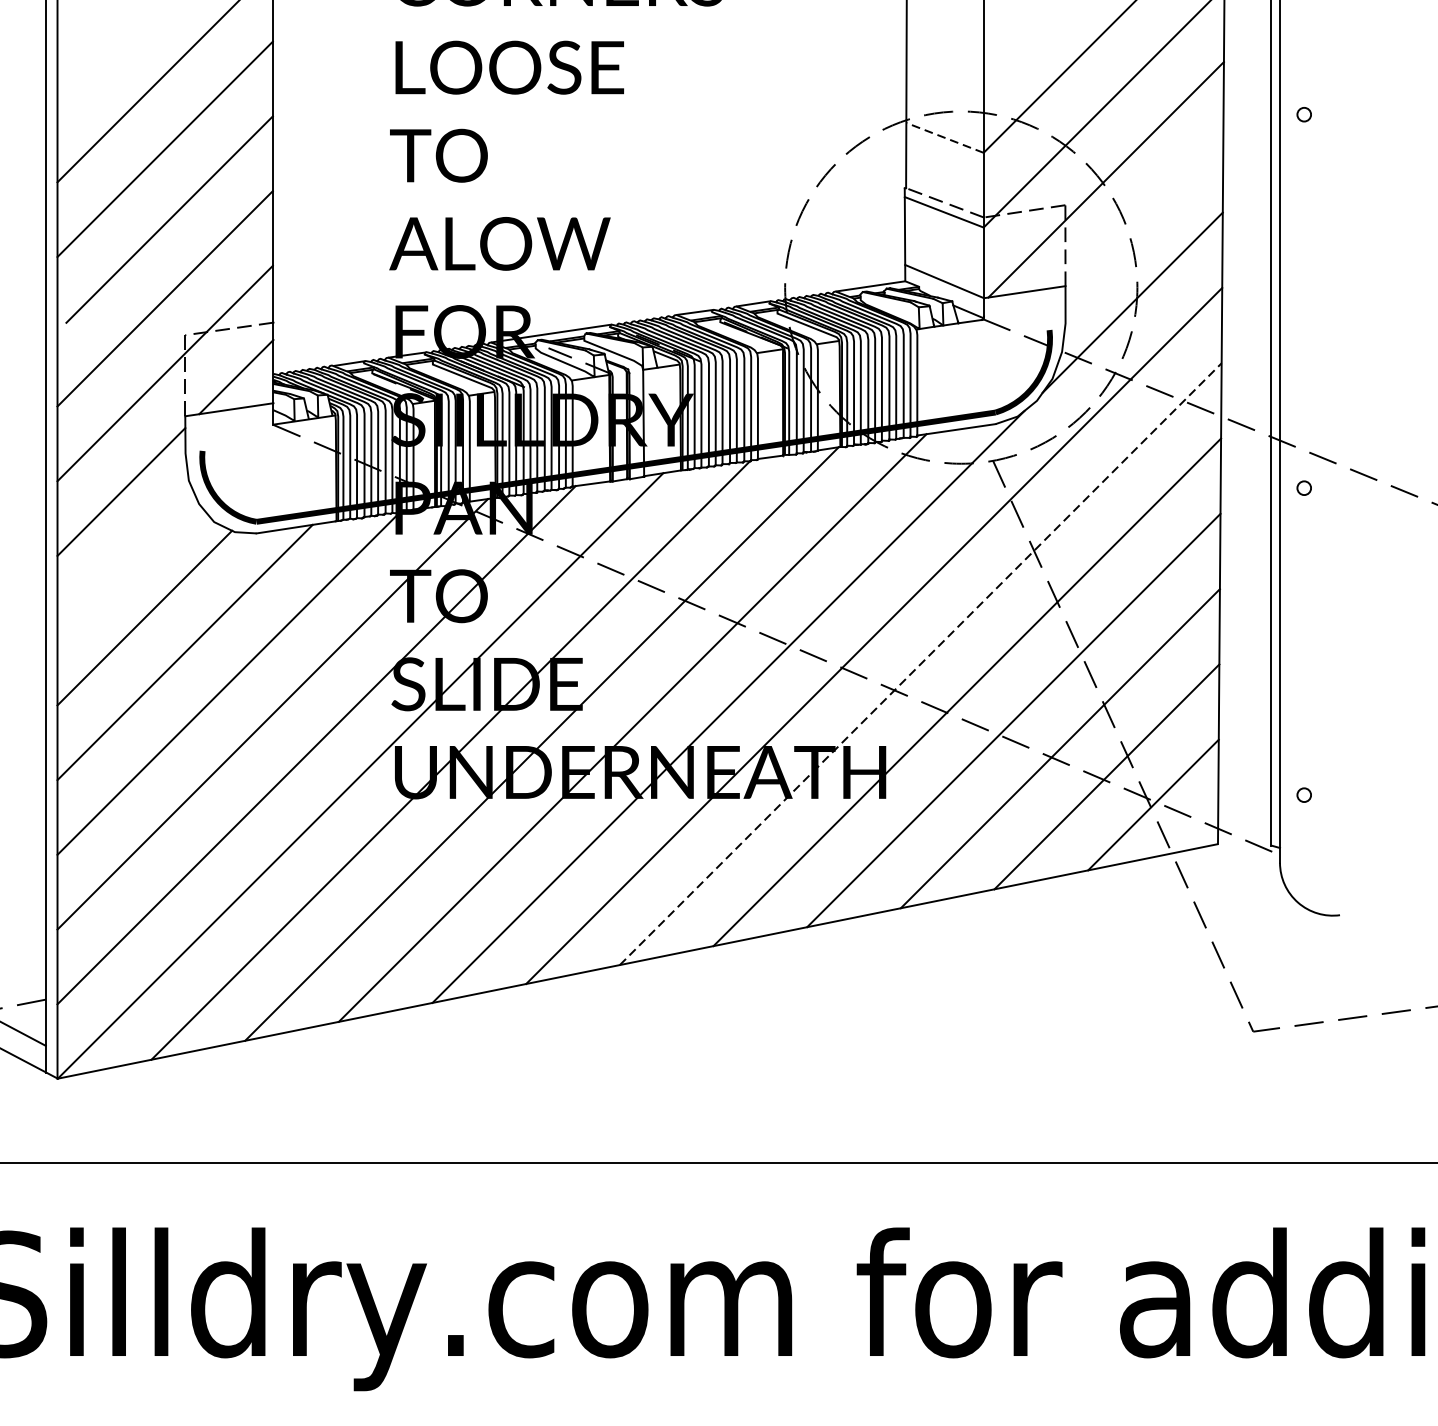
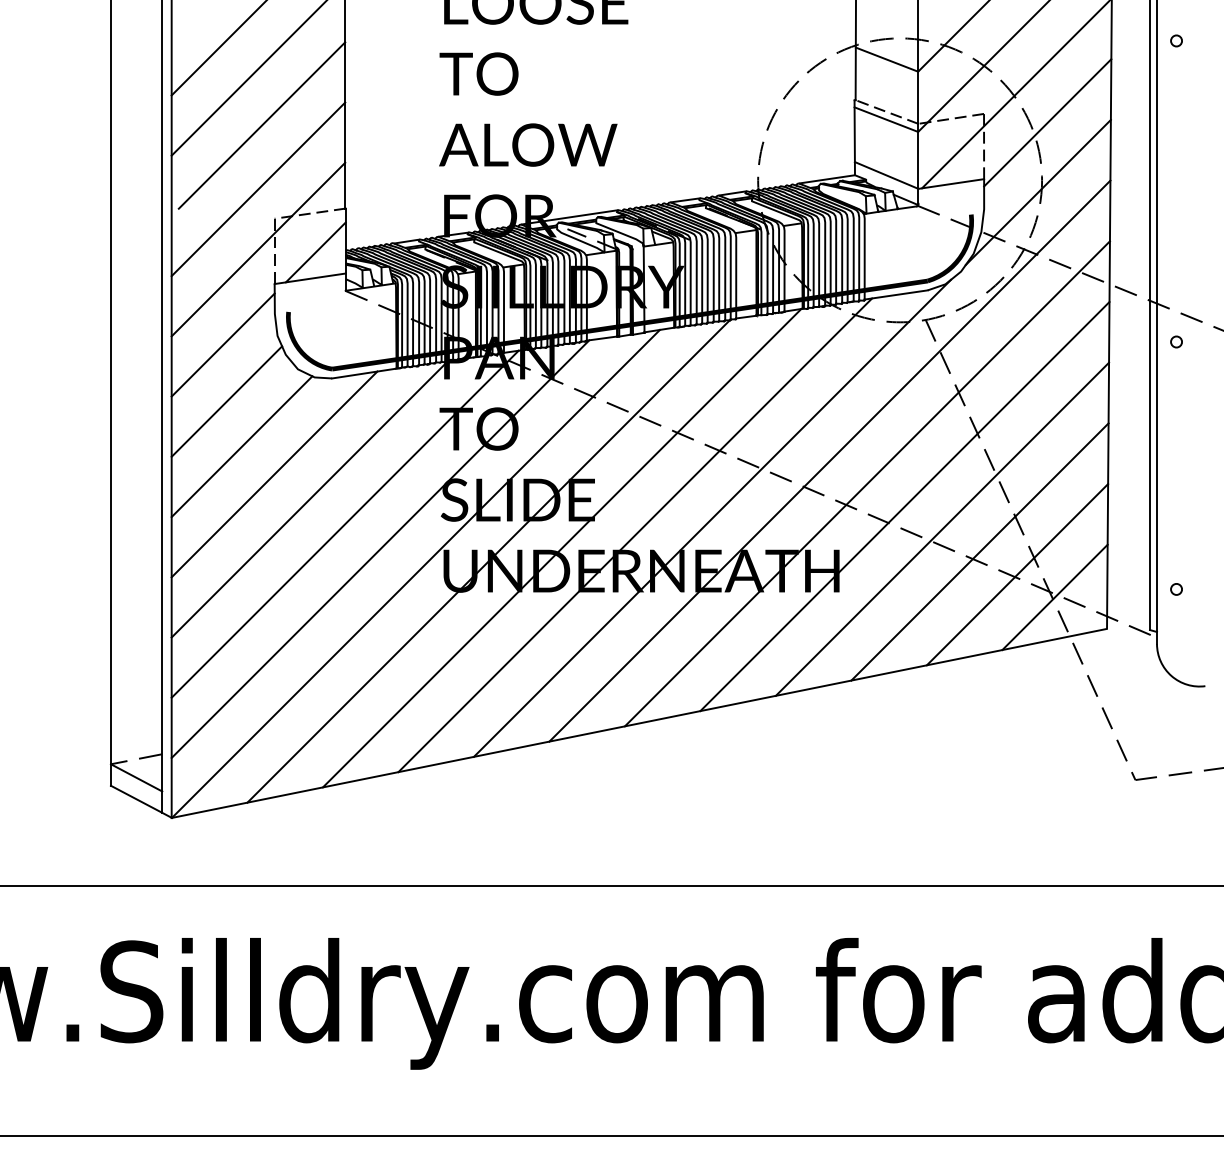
line: (944, 137) -> (886, 59), dashed -> solid
line: (1144, 215) -> (1047, 122), added
line: (125, 562) -> (226, 401), added
line: (920, 663) -> (867, 483), dashed -> solid

